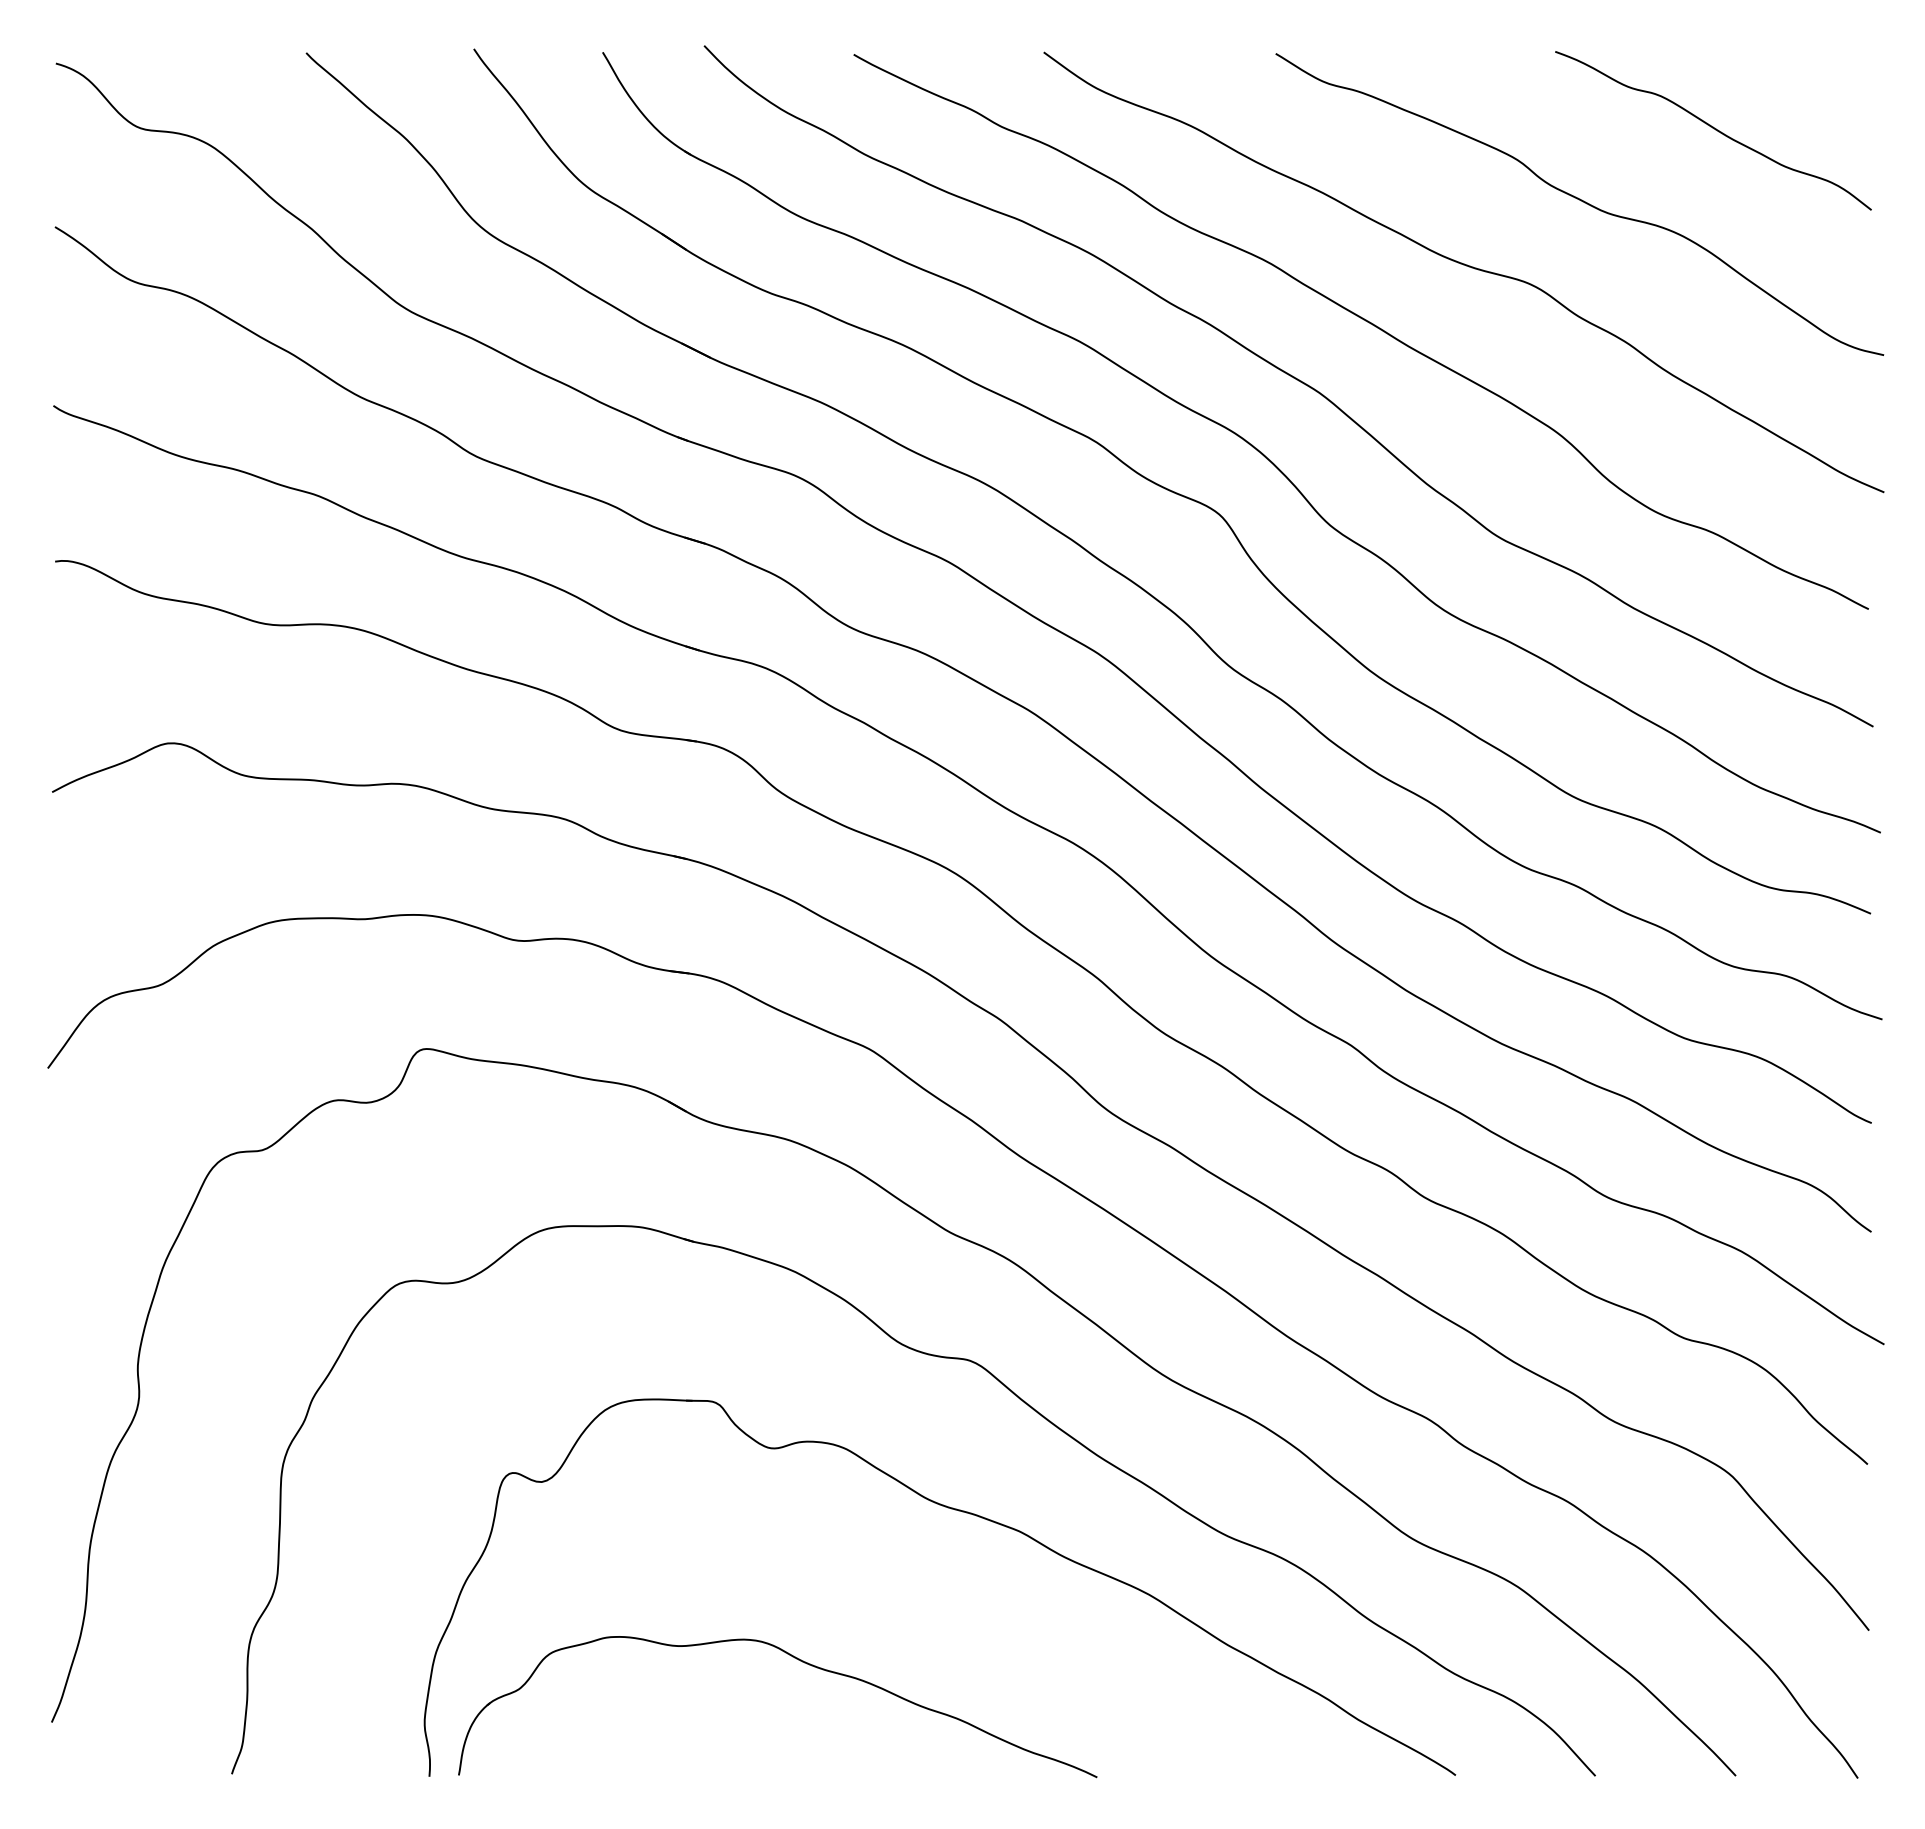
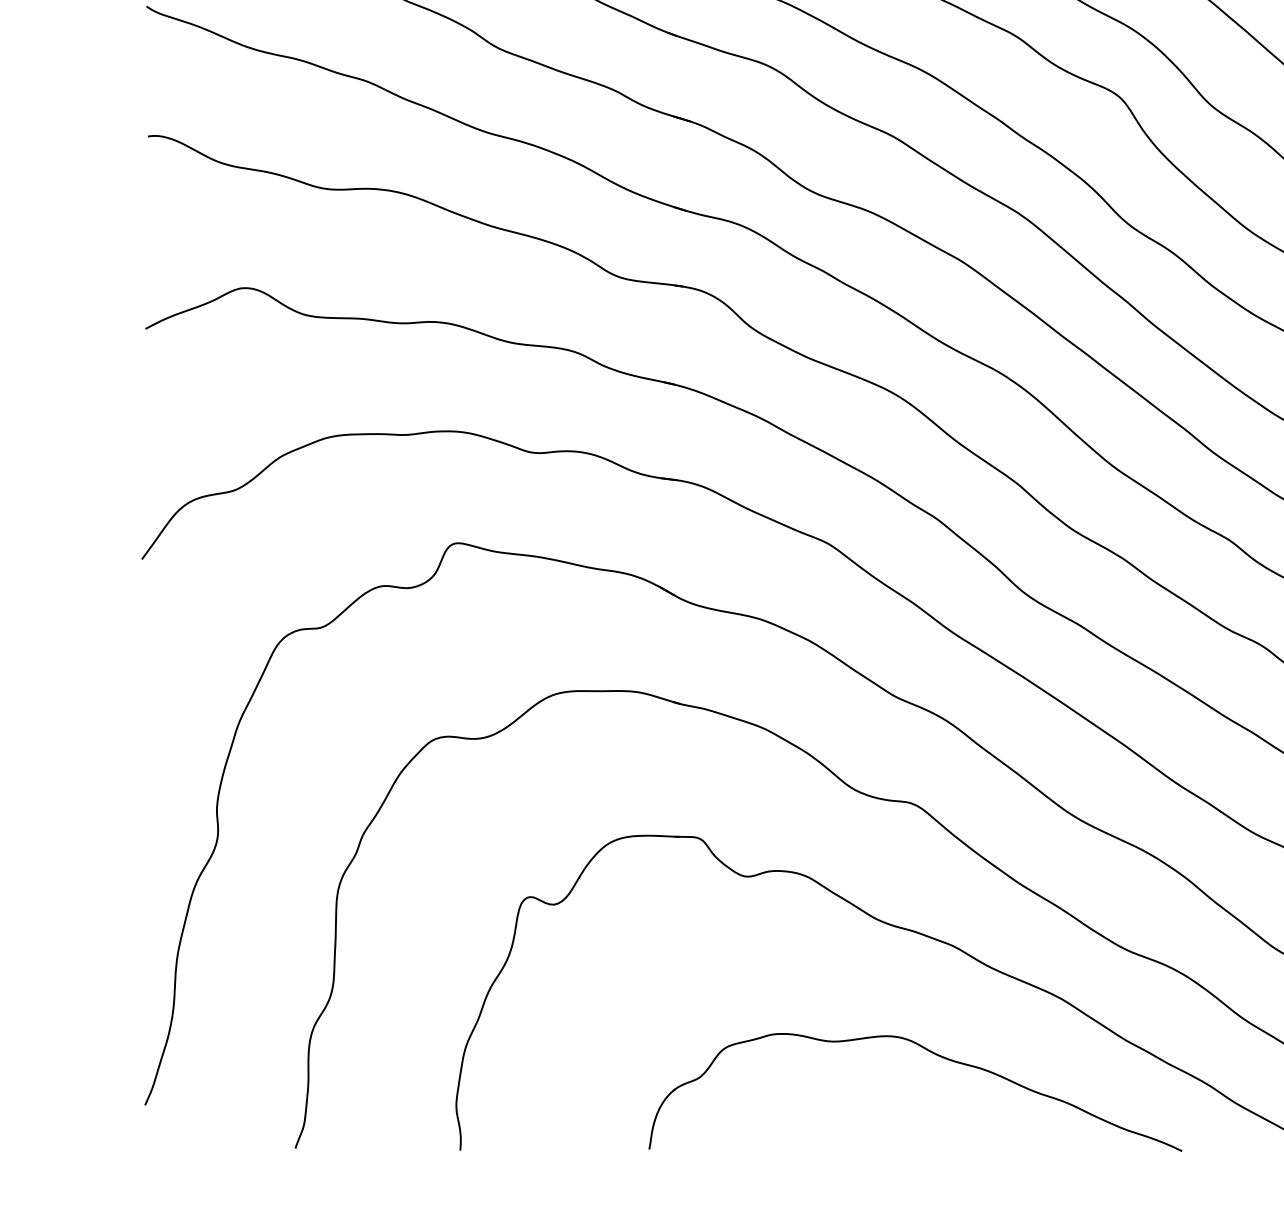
part: (800, 1661) -> (934, 1054), moved

